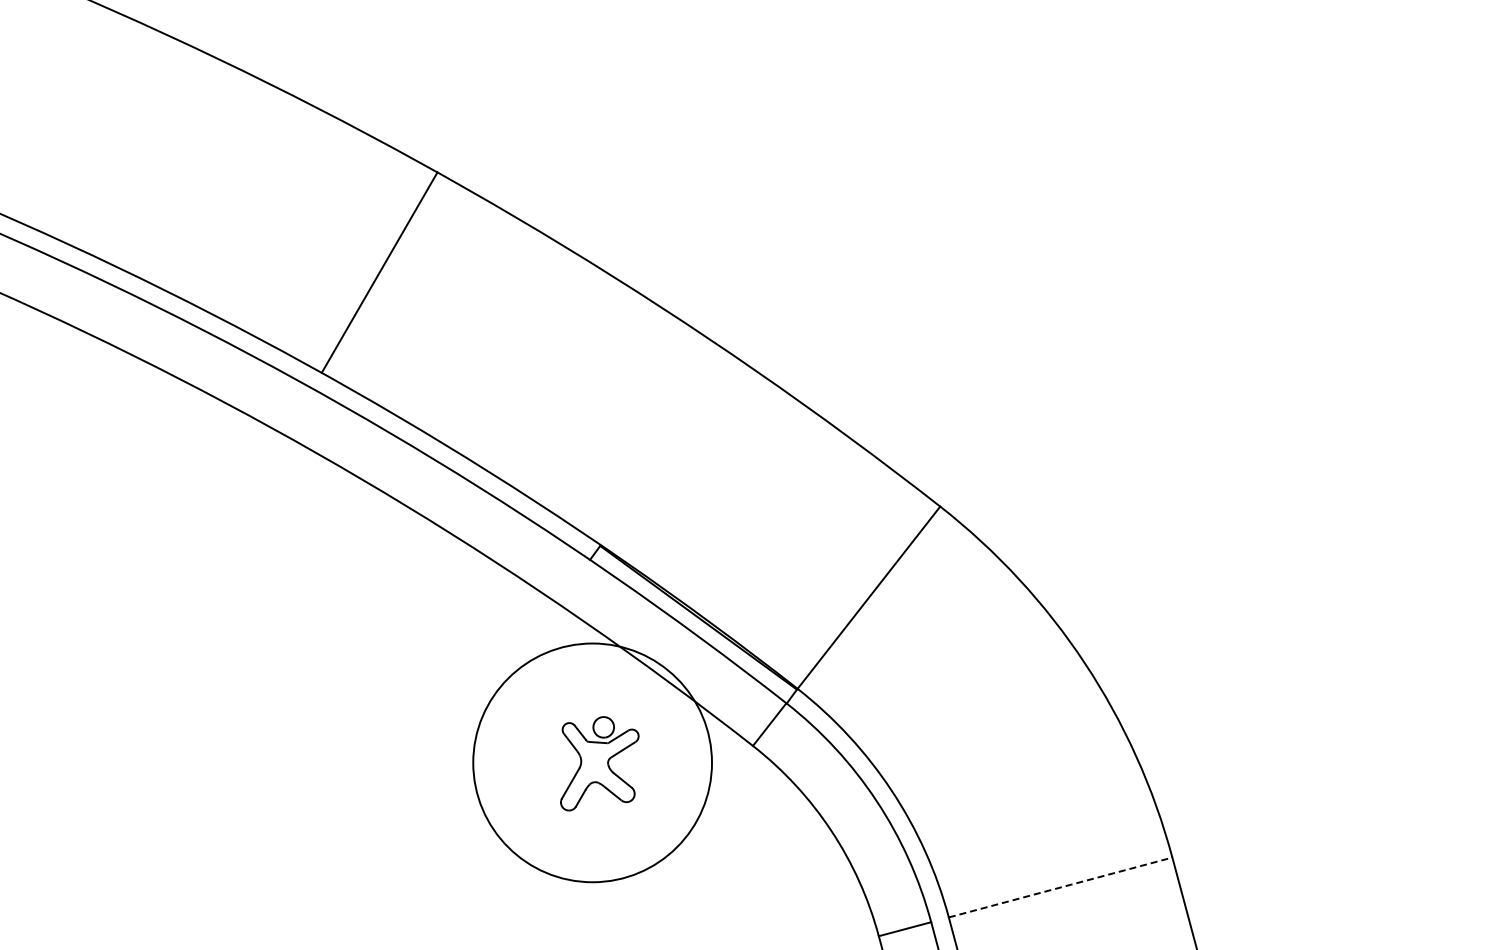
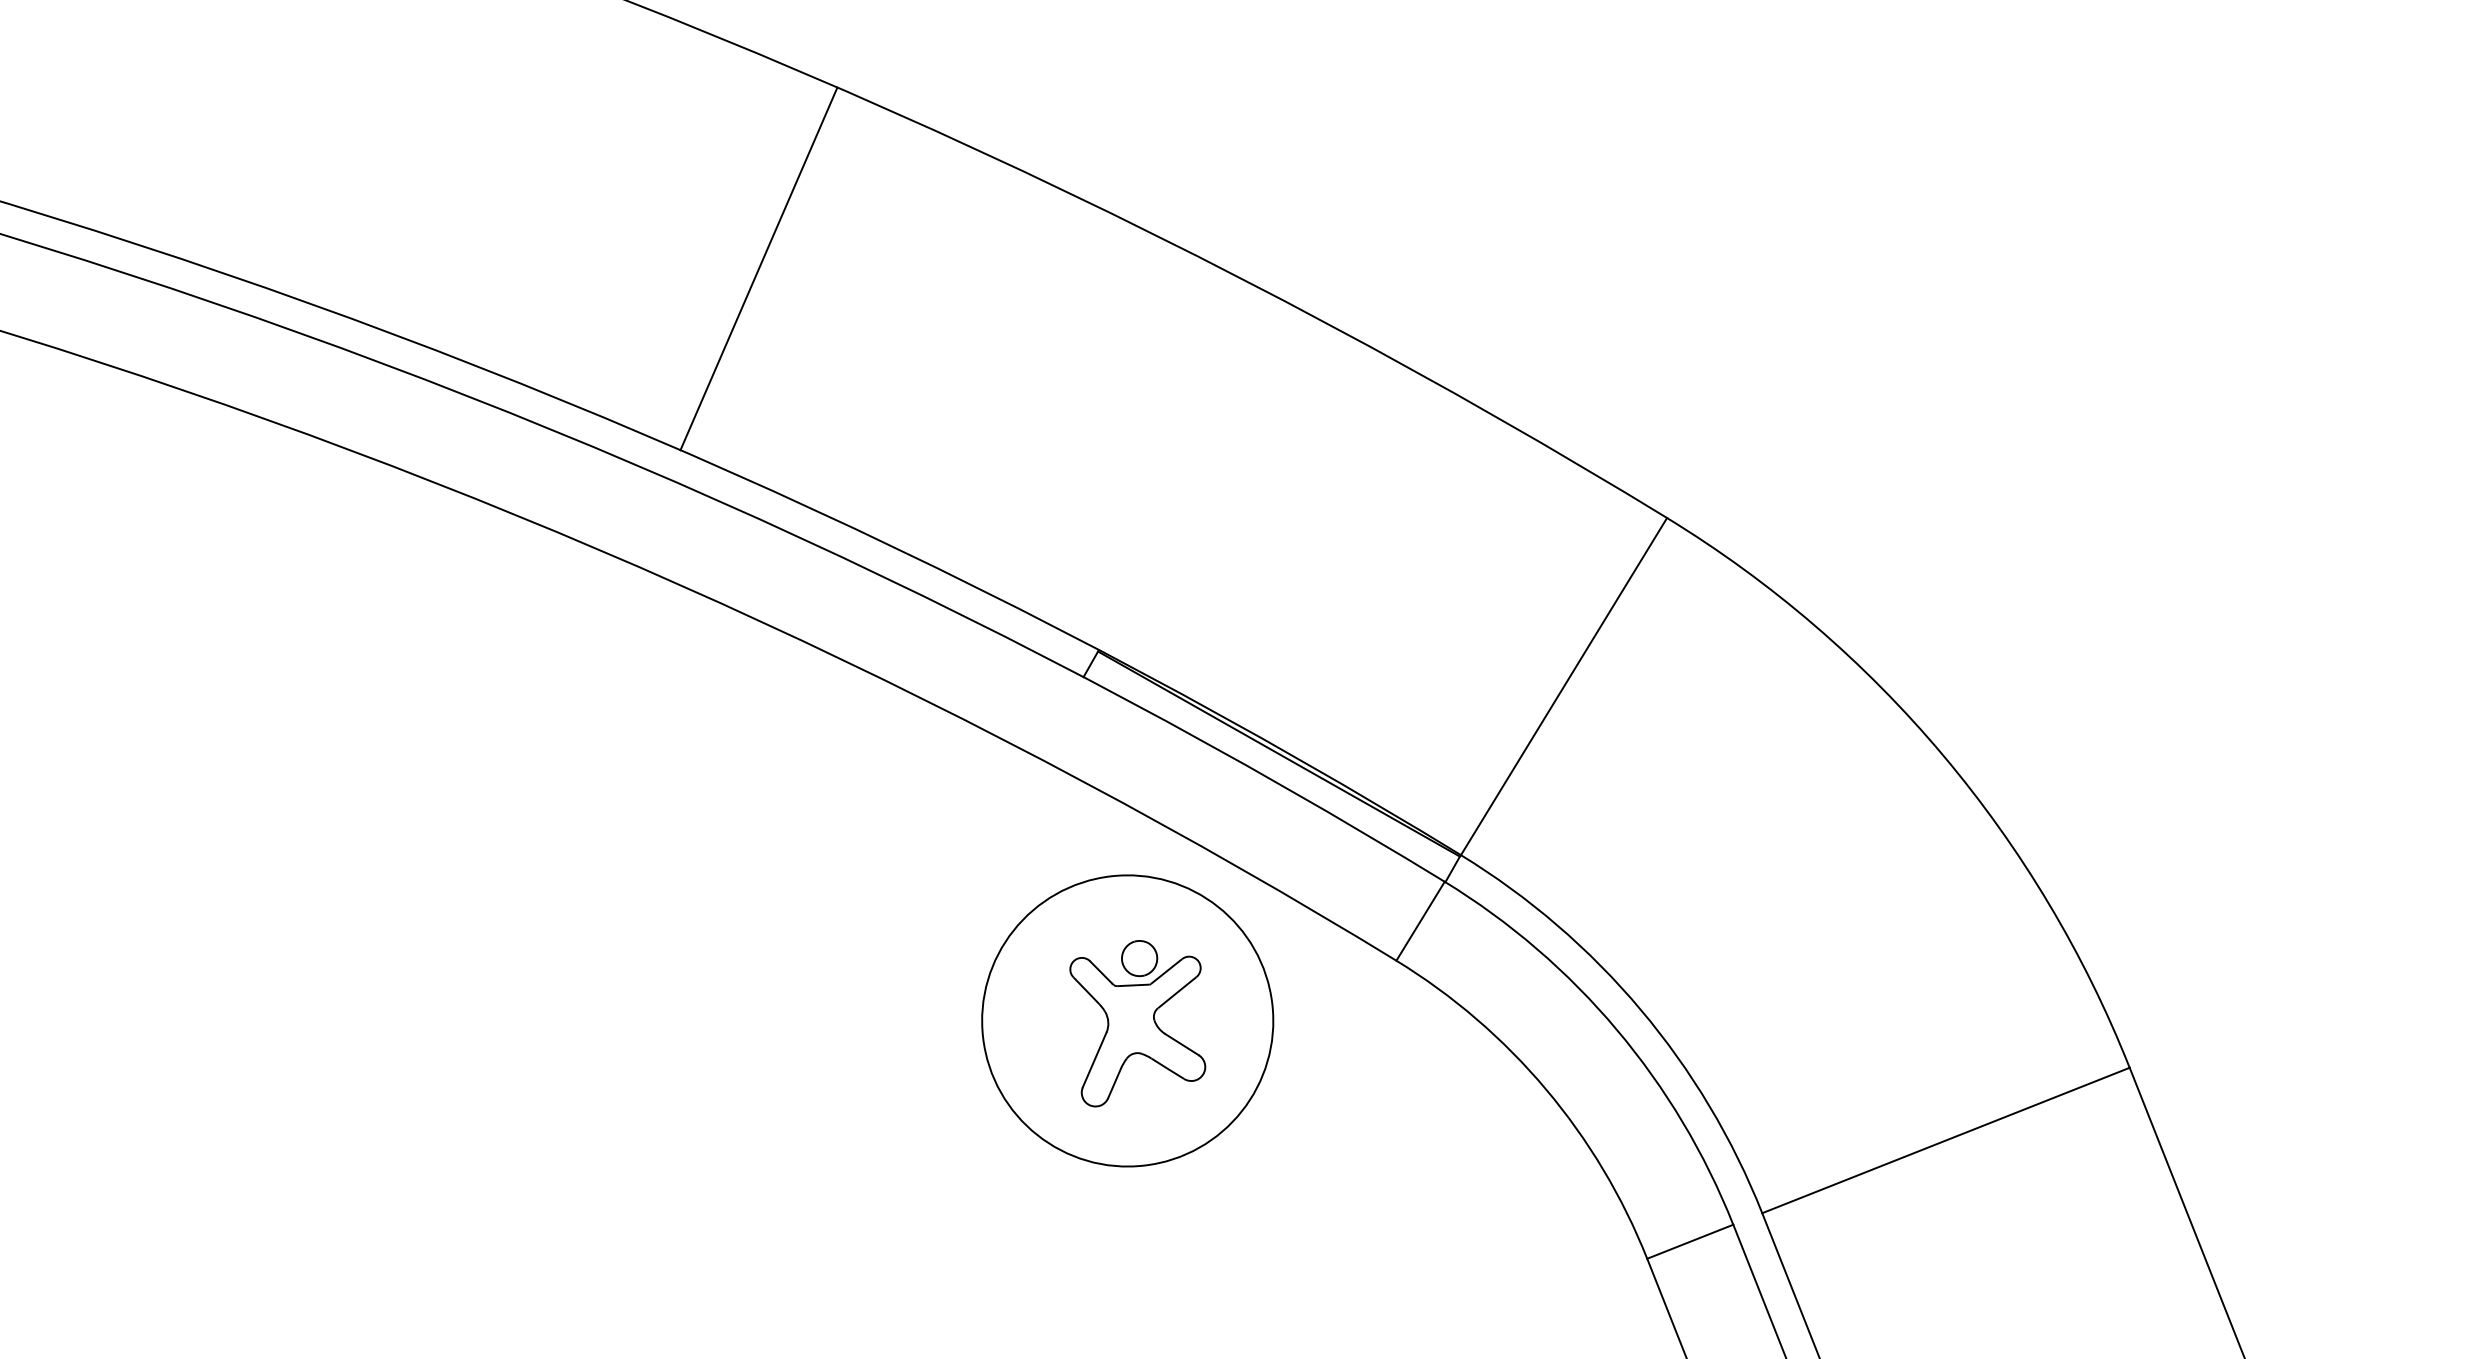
line: (379, 272) -> (758, 268), moved
circle: (592, 762) -> (1127, 1020), size x0.71
line: (1060, 887) -> (1945, 1140), dashed -> solid

